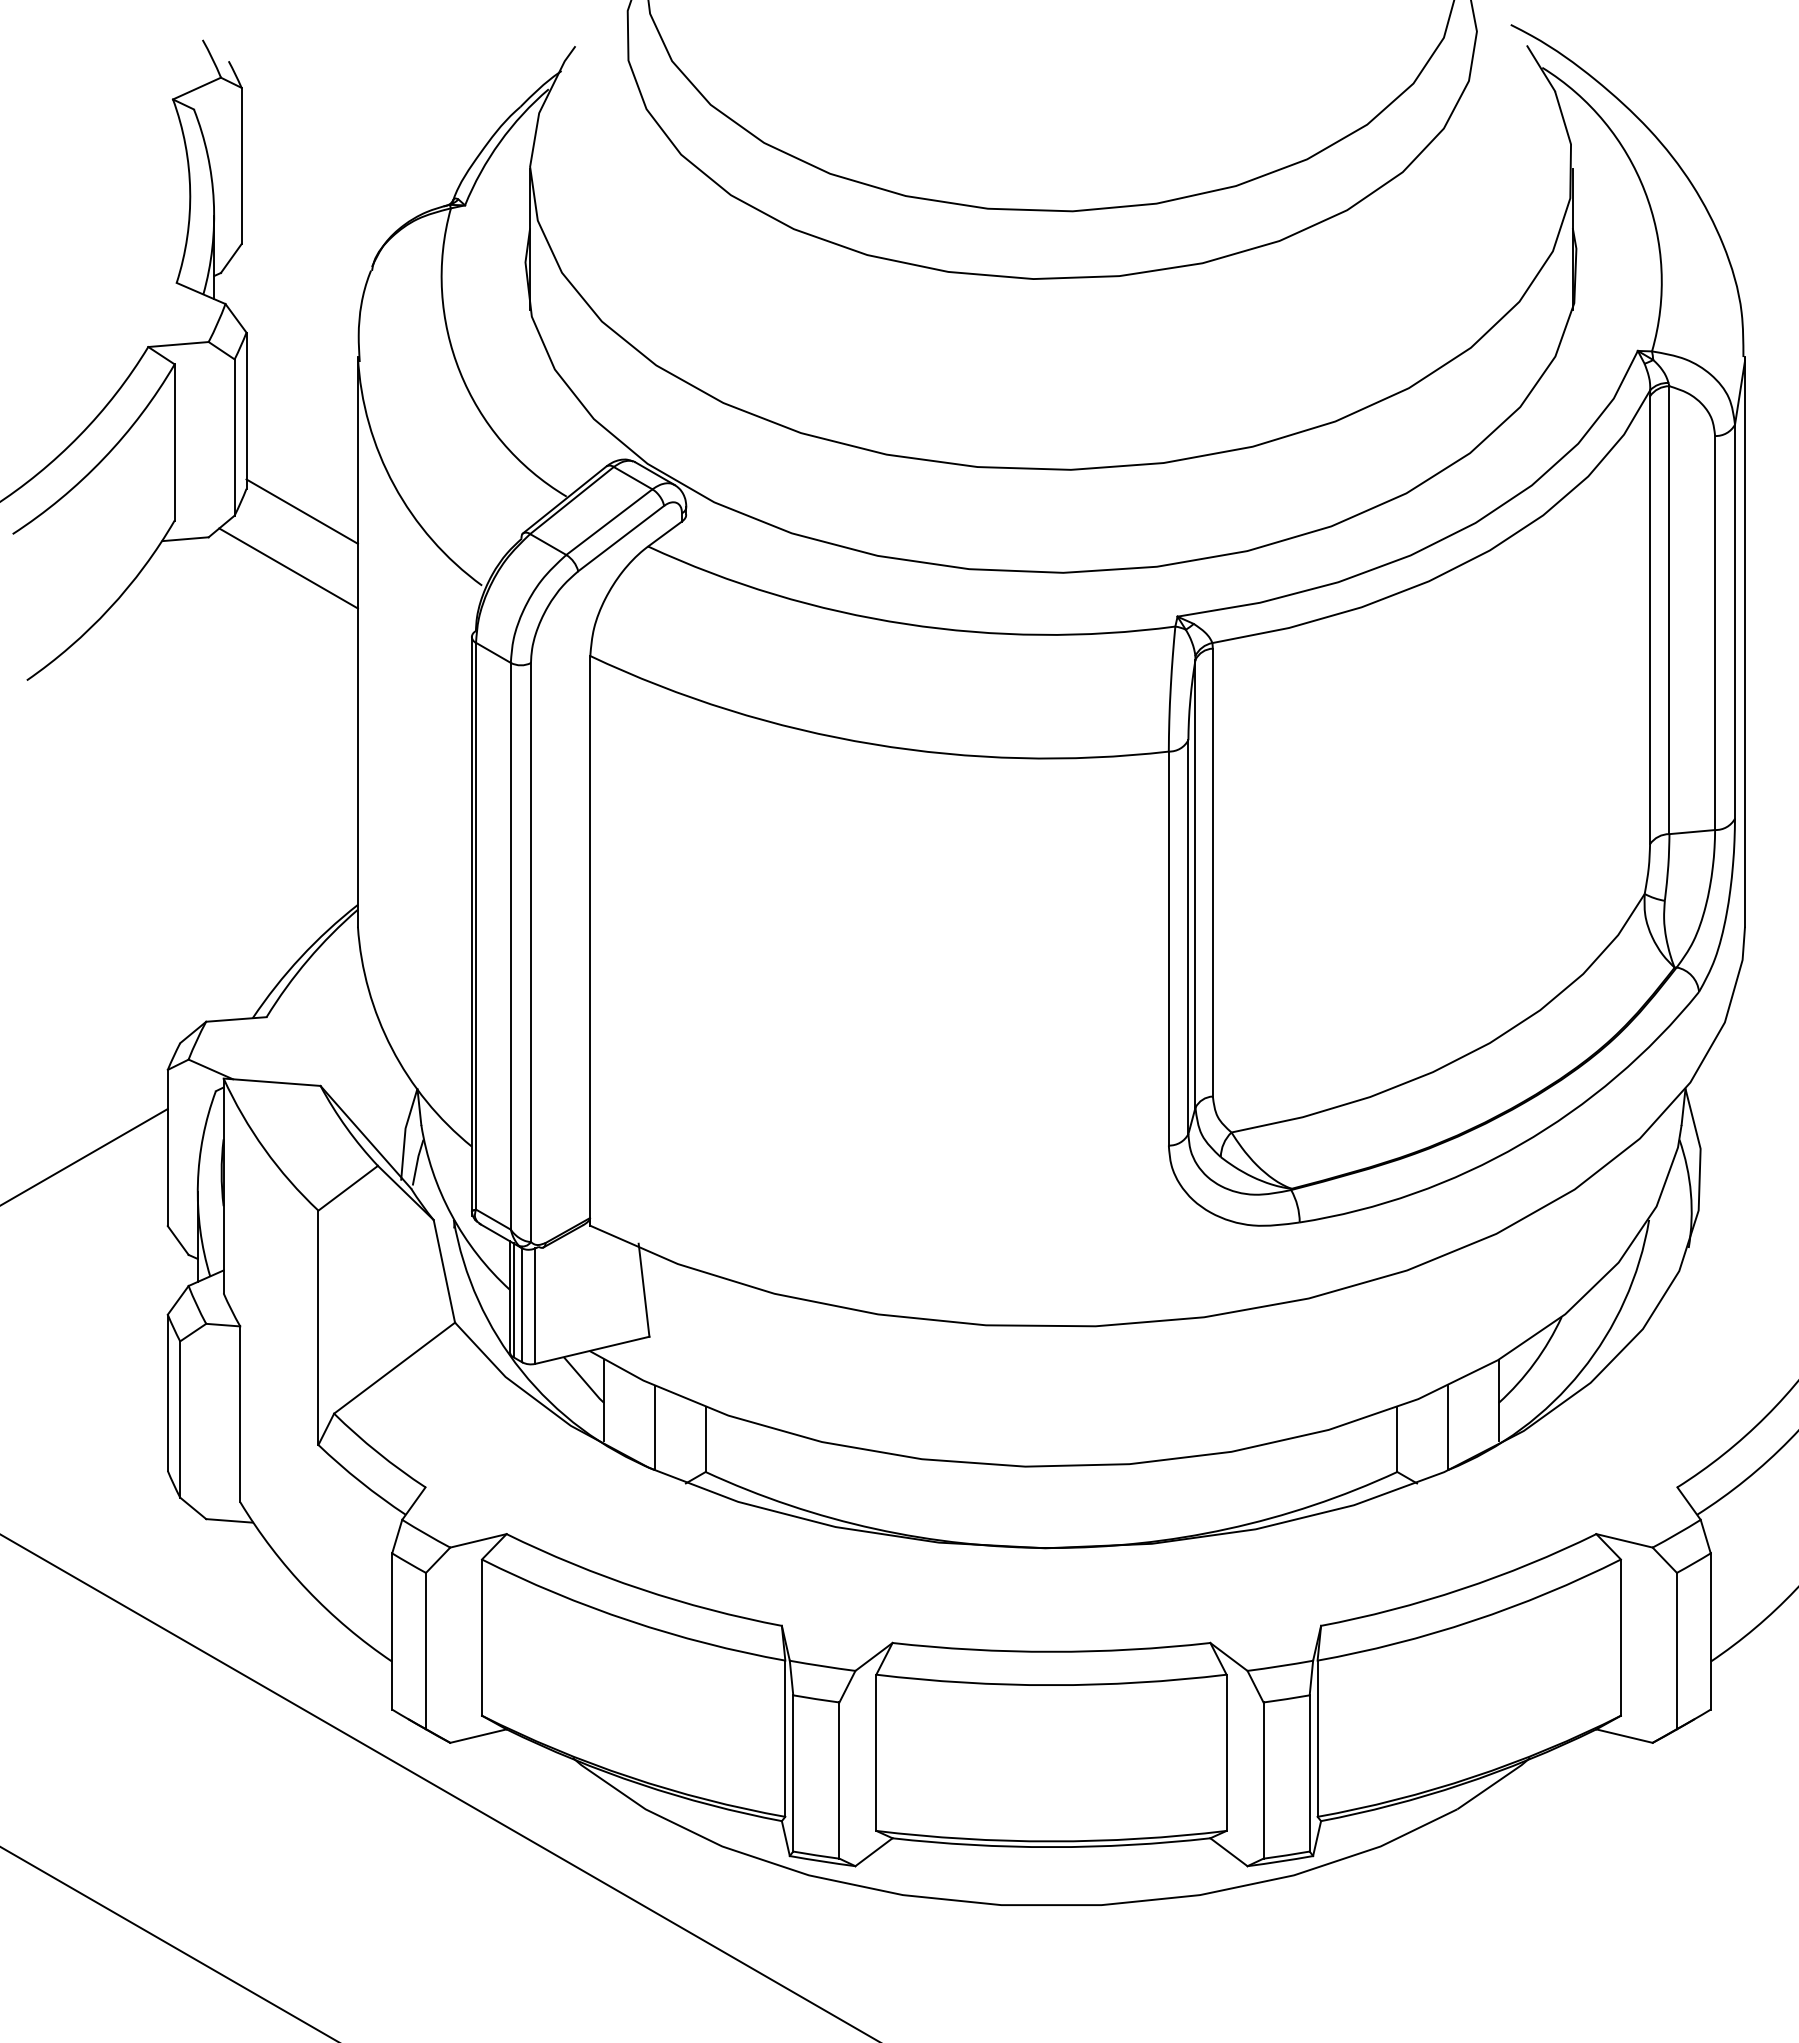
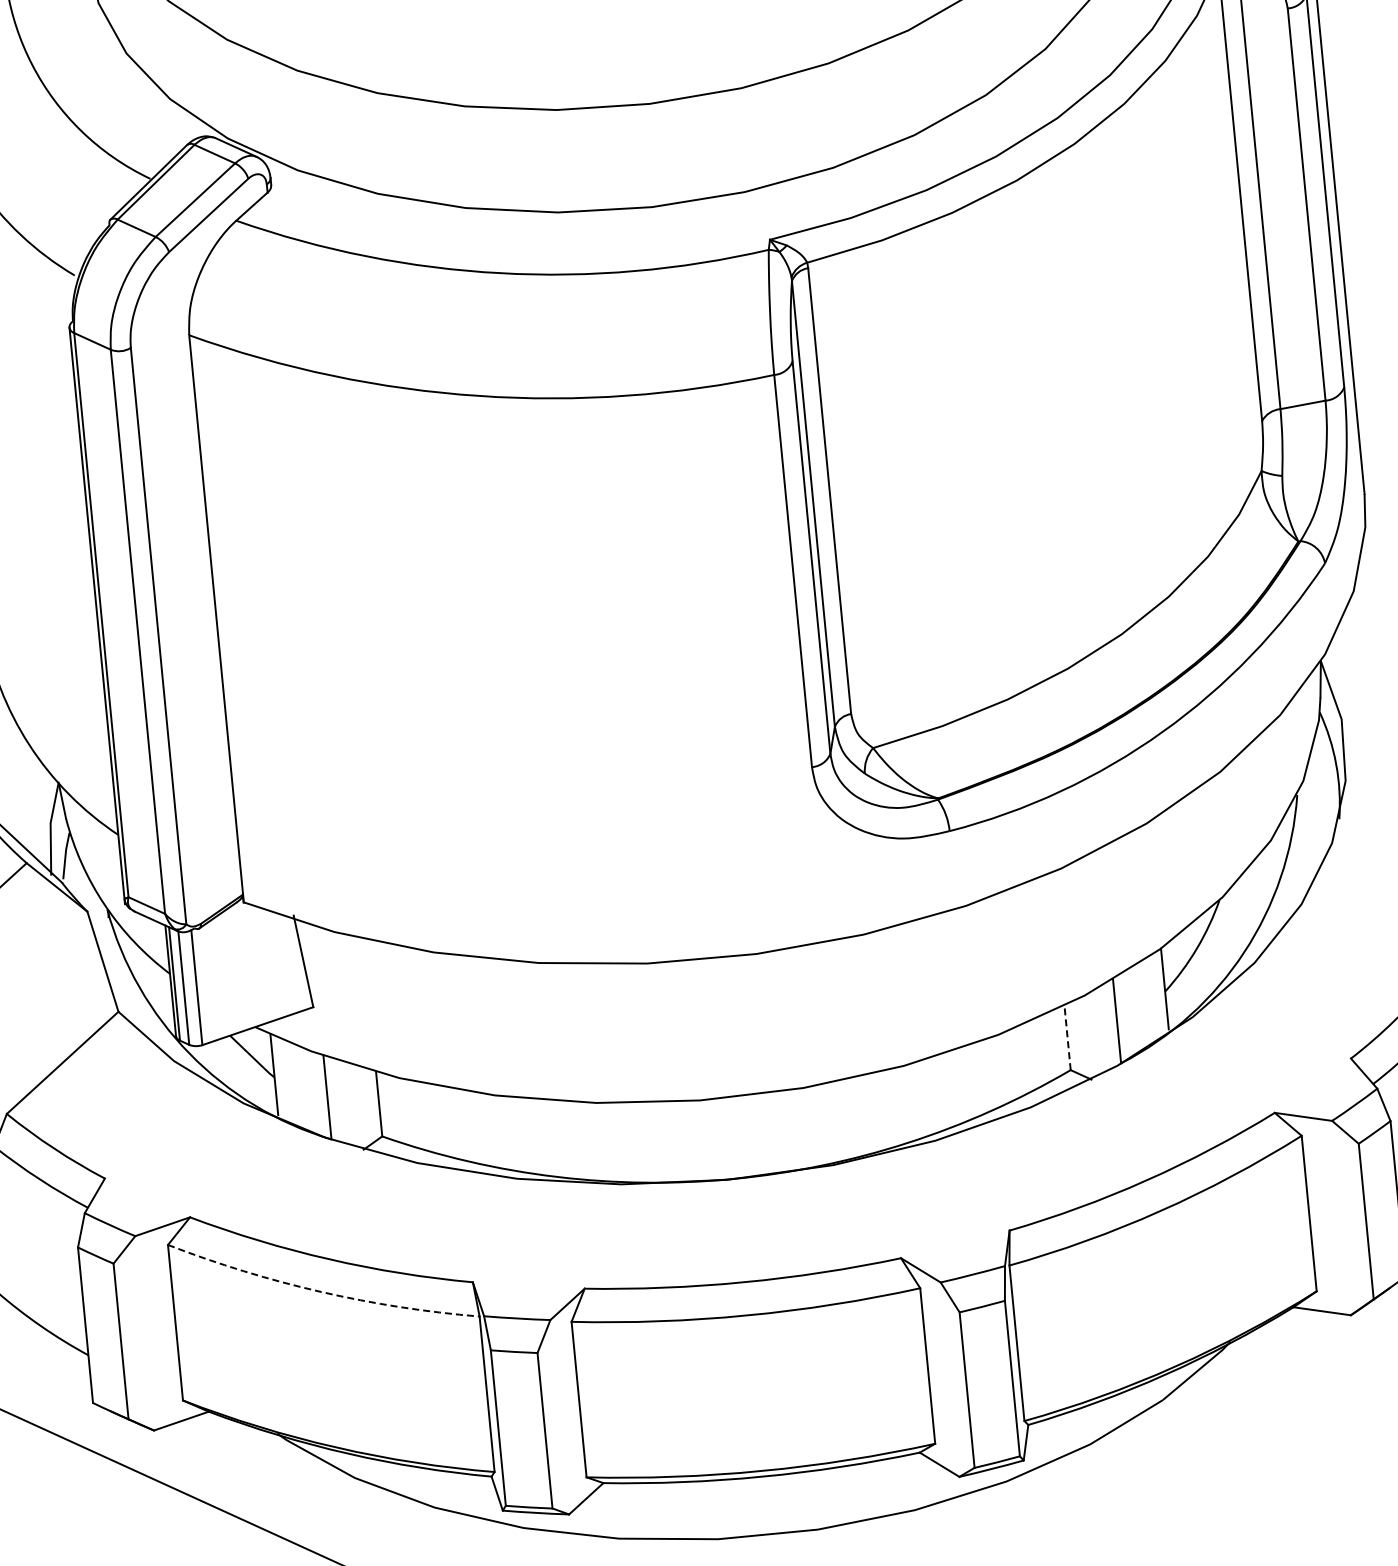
line: (1397, 1439) -> (1067, 1037), solid -> dashed
arc: (630, 1620) -> (321, 1291), solid -> dashed

